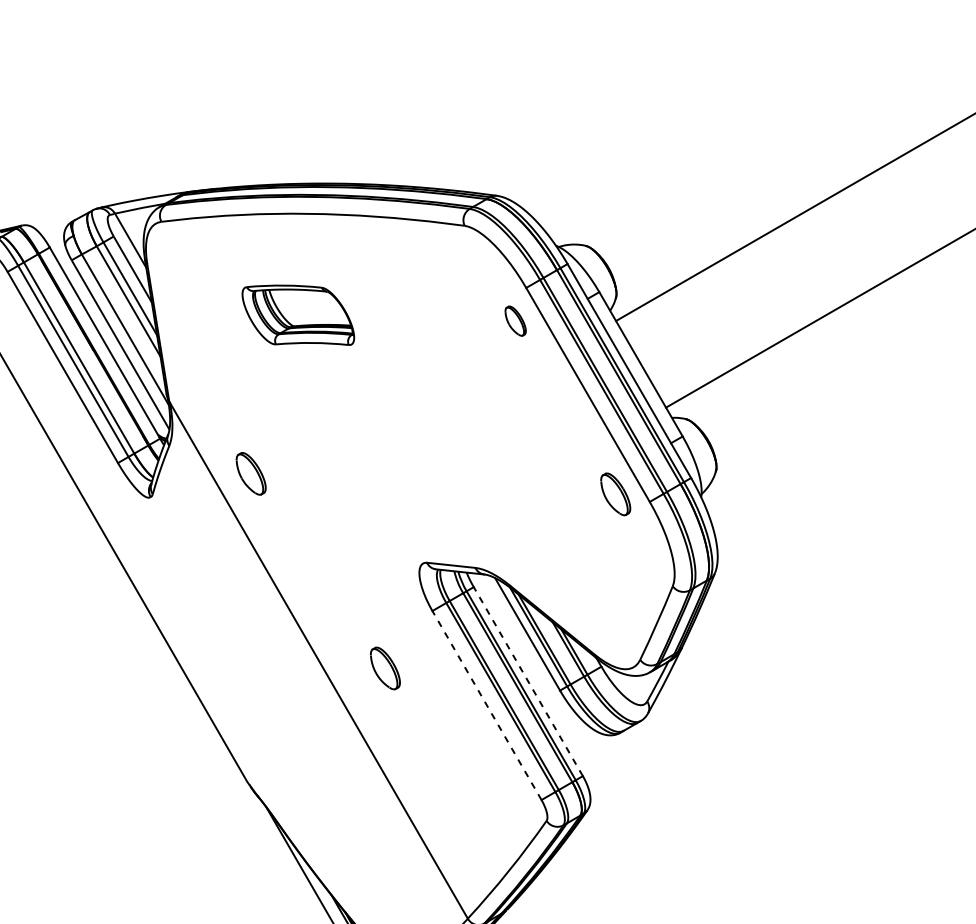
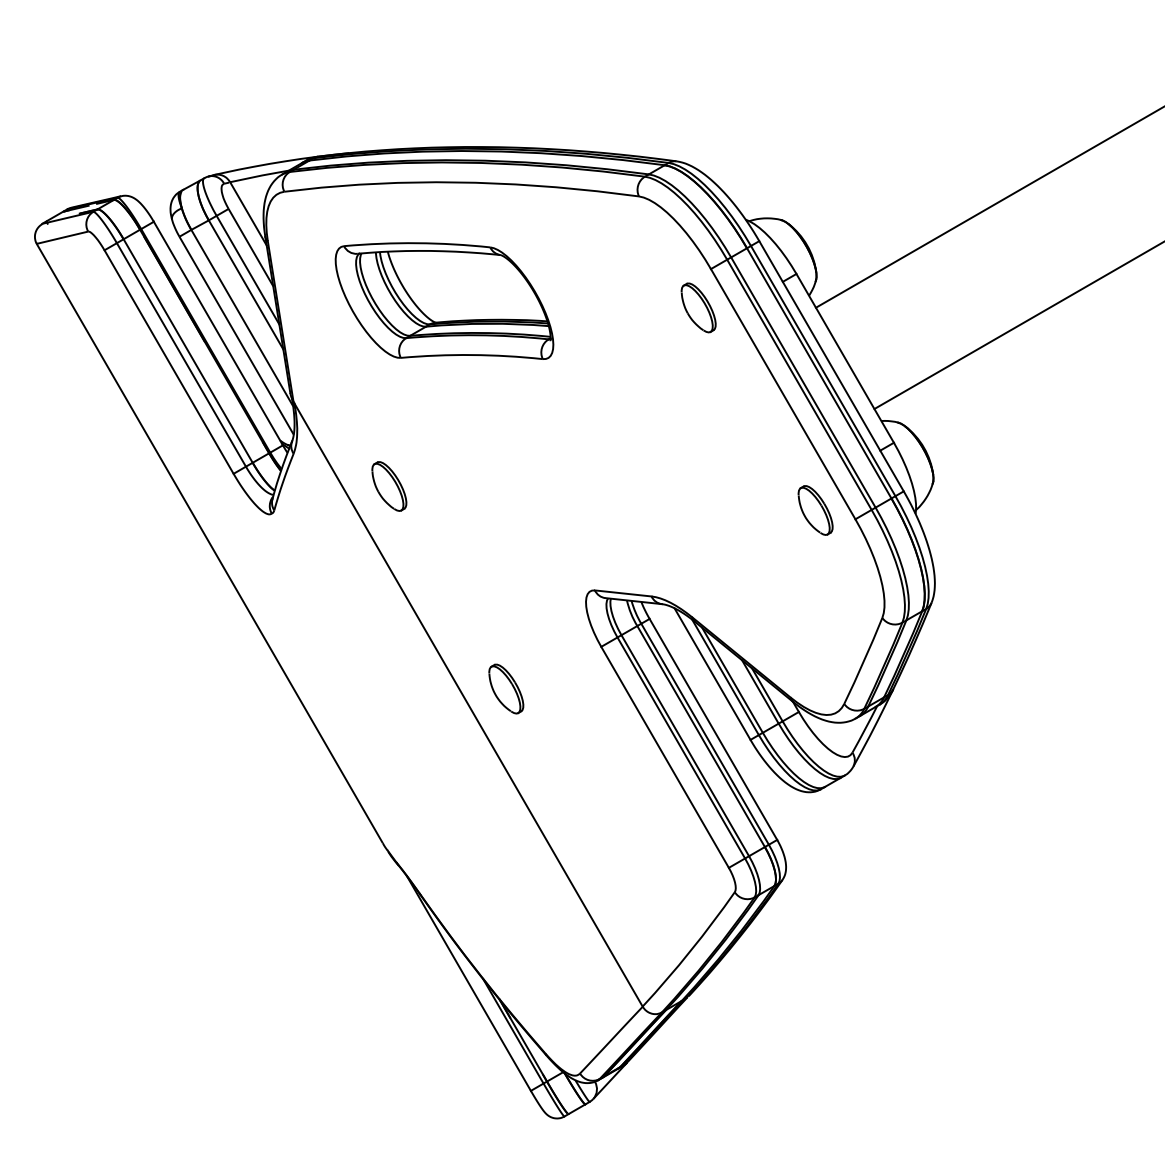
part: (298, 314) -> (444, 300), size x1.67
part: (515, 320) -> (698, 307), size x1.43
part: (385, 668) -> (506, 688), moved
line: (528, 681) -> (713, 729), dashed -> solid
line: (487, 705) -> (665, 757), dashed -> solid

